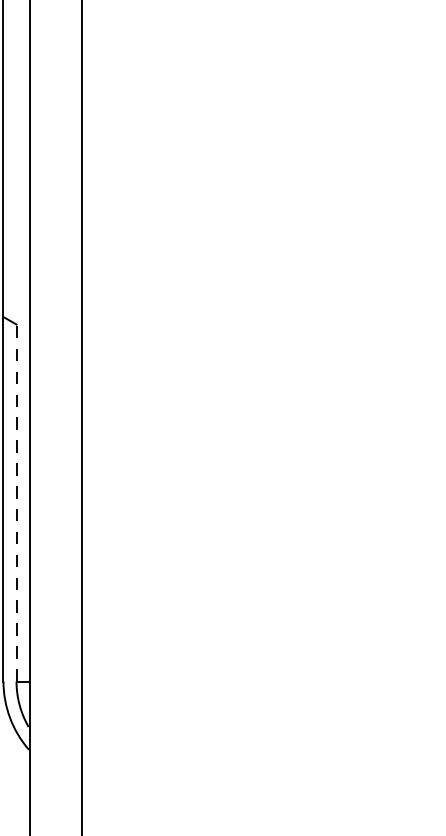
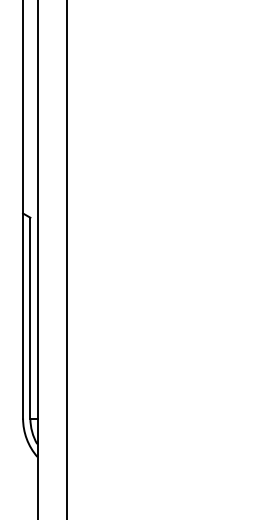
line: (16, 501) -> (30, 317), dashed -> solid

